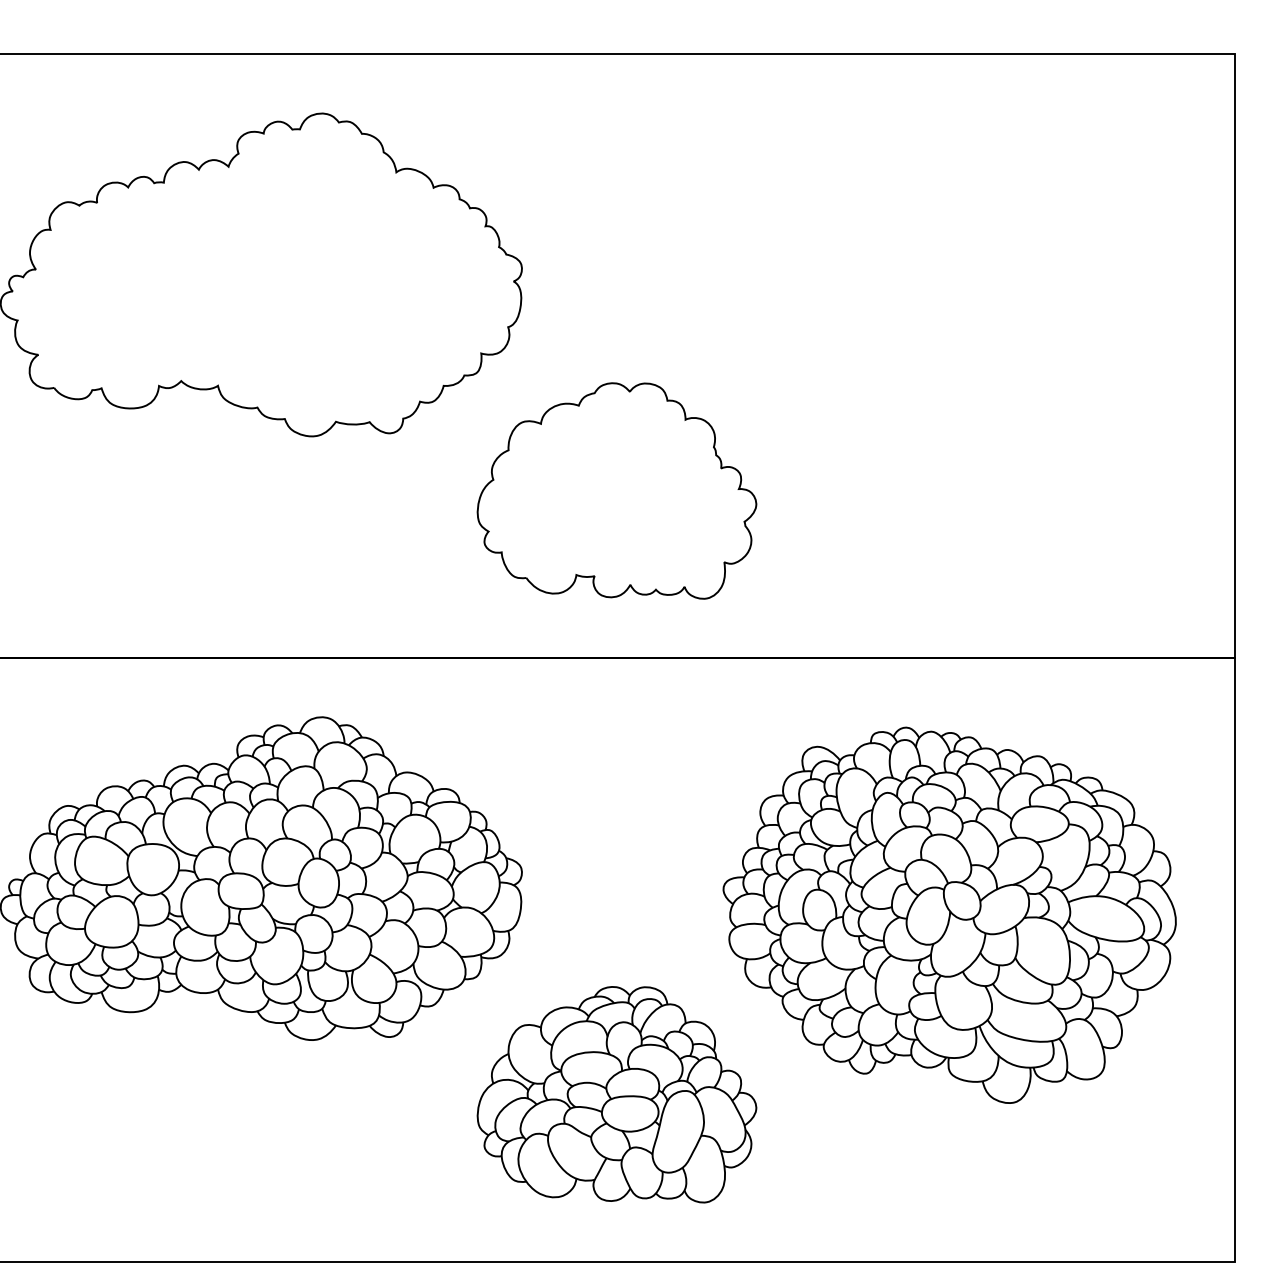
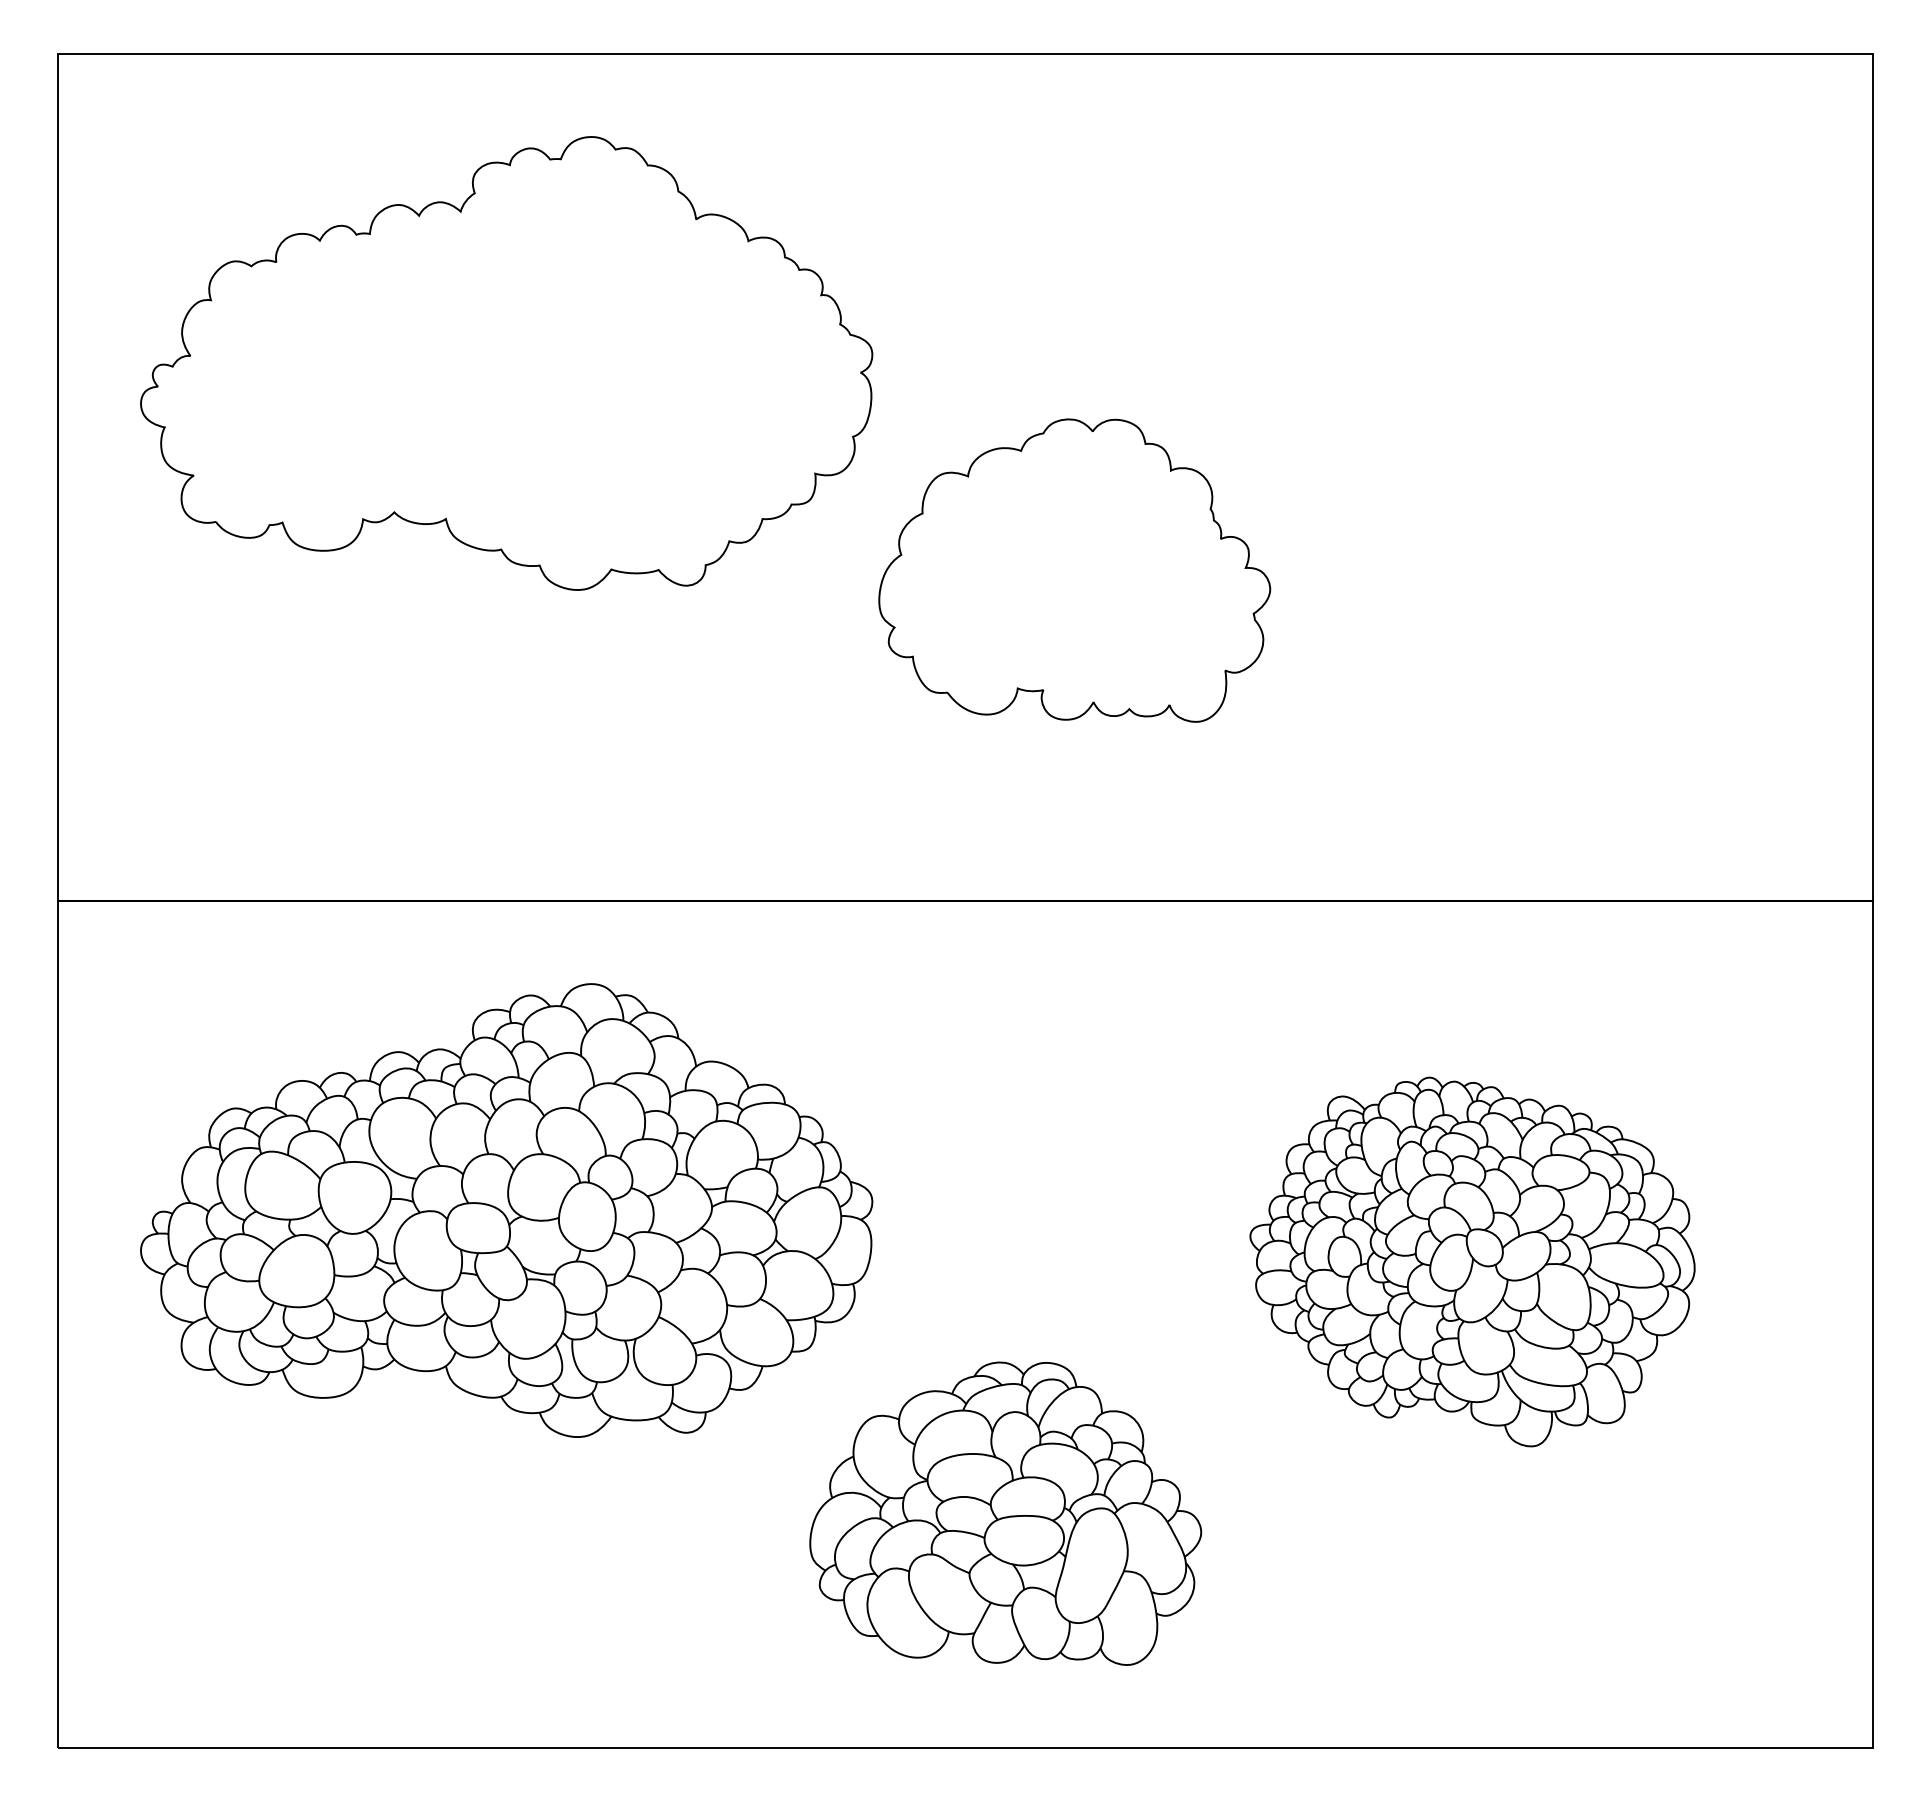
part: (616, 490) -> (1074, 570), moved
part: (949, 914) -> (1472, 1261), size x0.7

